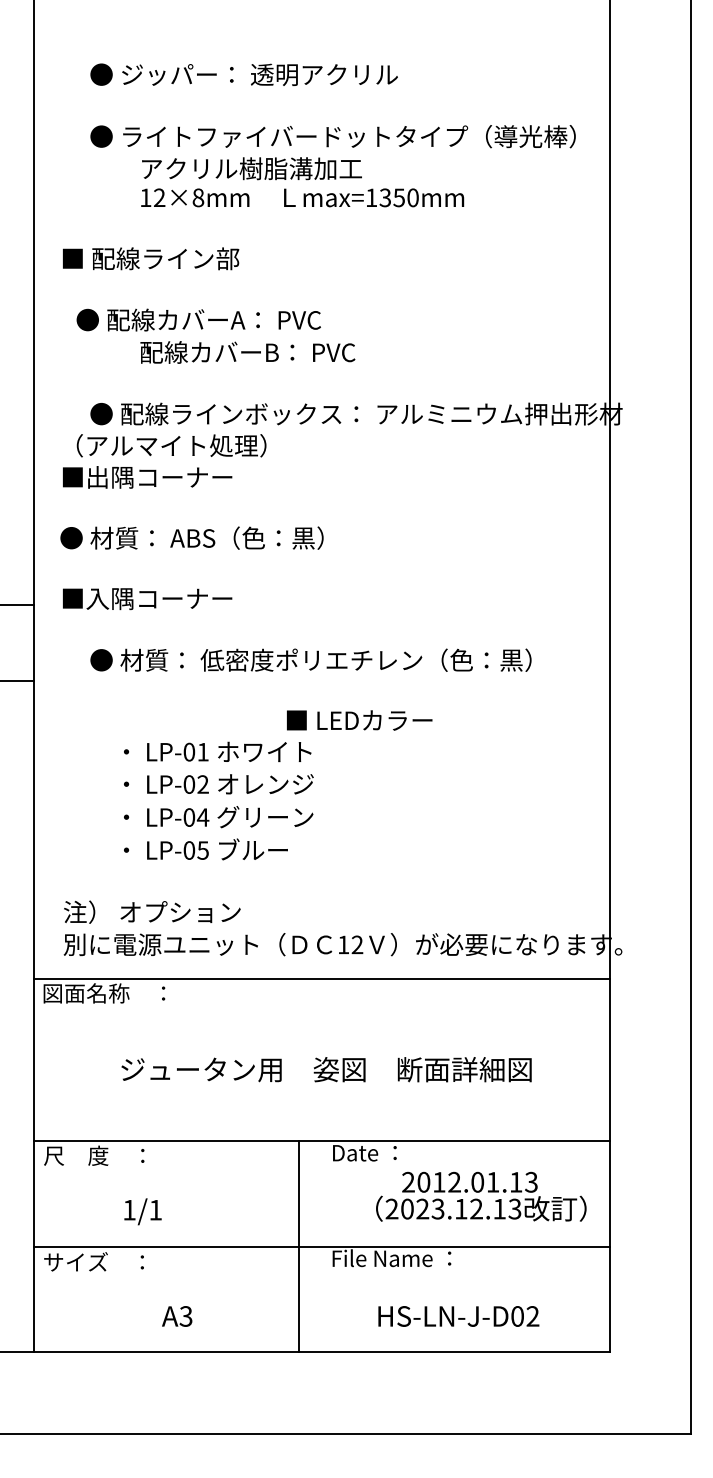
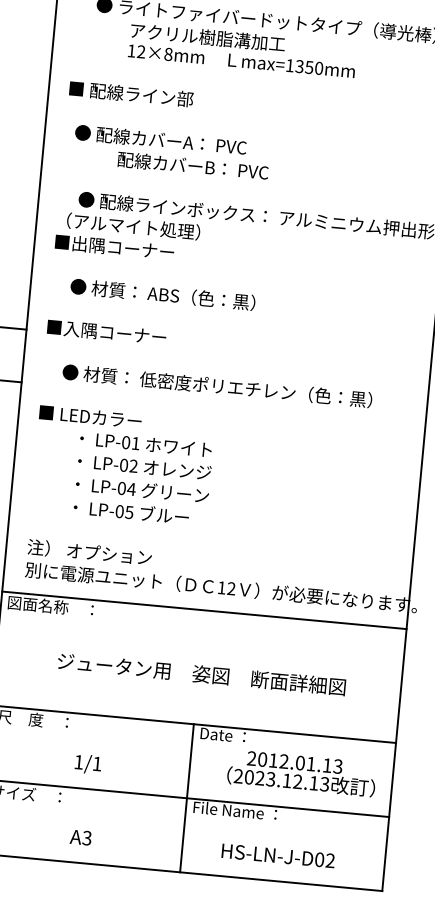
text: (191, 537) -> (162, 294), moved
text: (359, 720) -> (90, 416), moved
text: (142, 1211) -> (87, 764), moved
line: (299, 1246) -> (187, 798), moved

